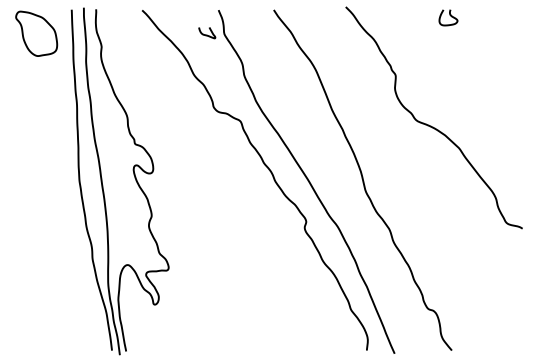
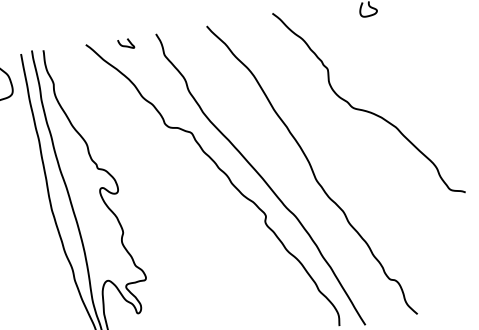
curve: (207, 34) -> (126, 45), moved

